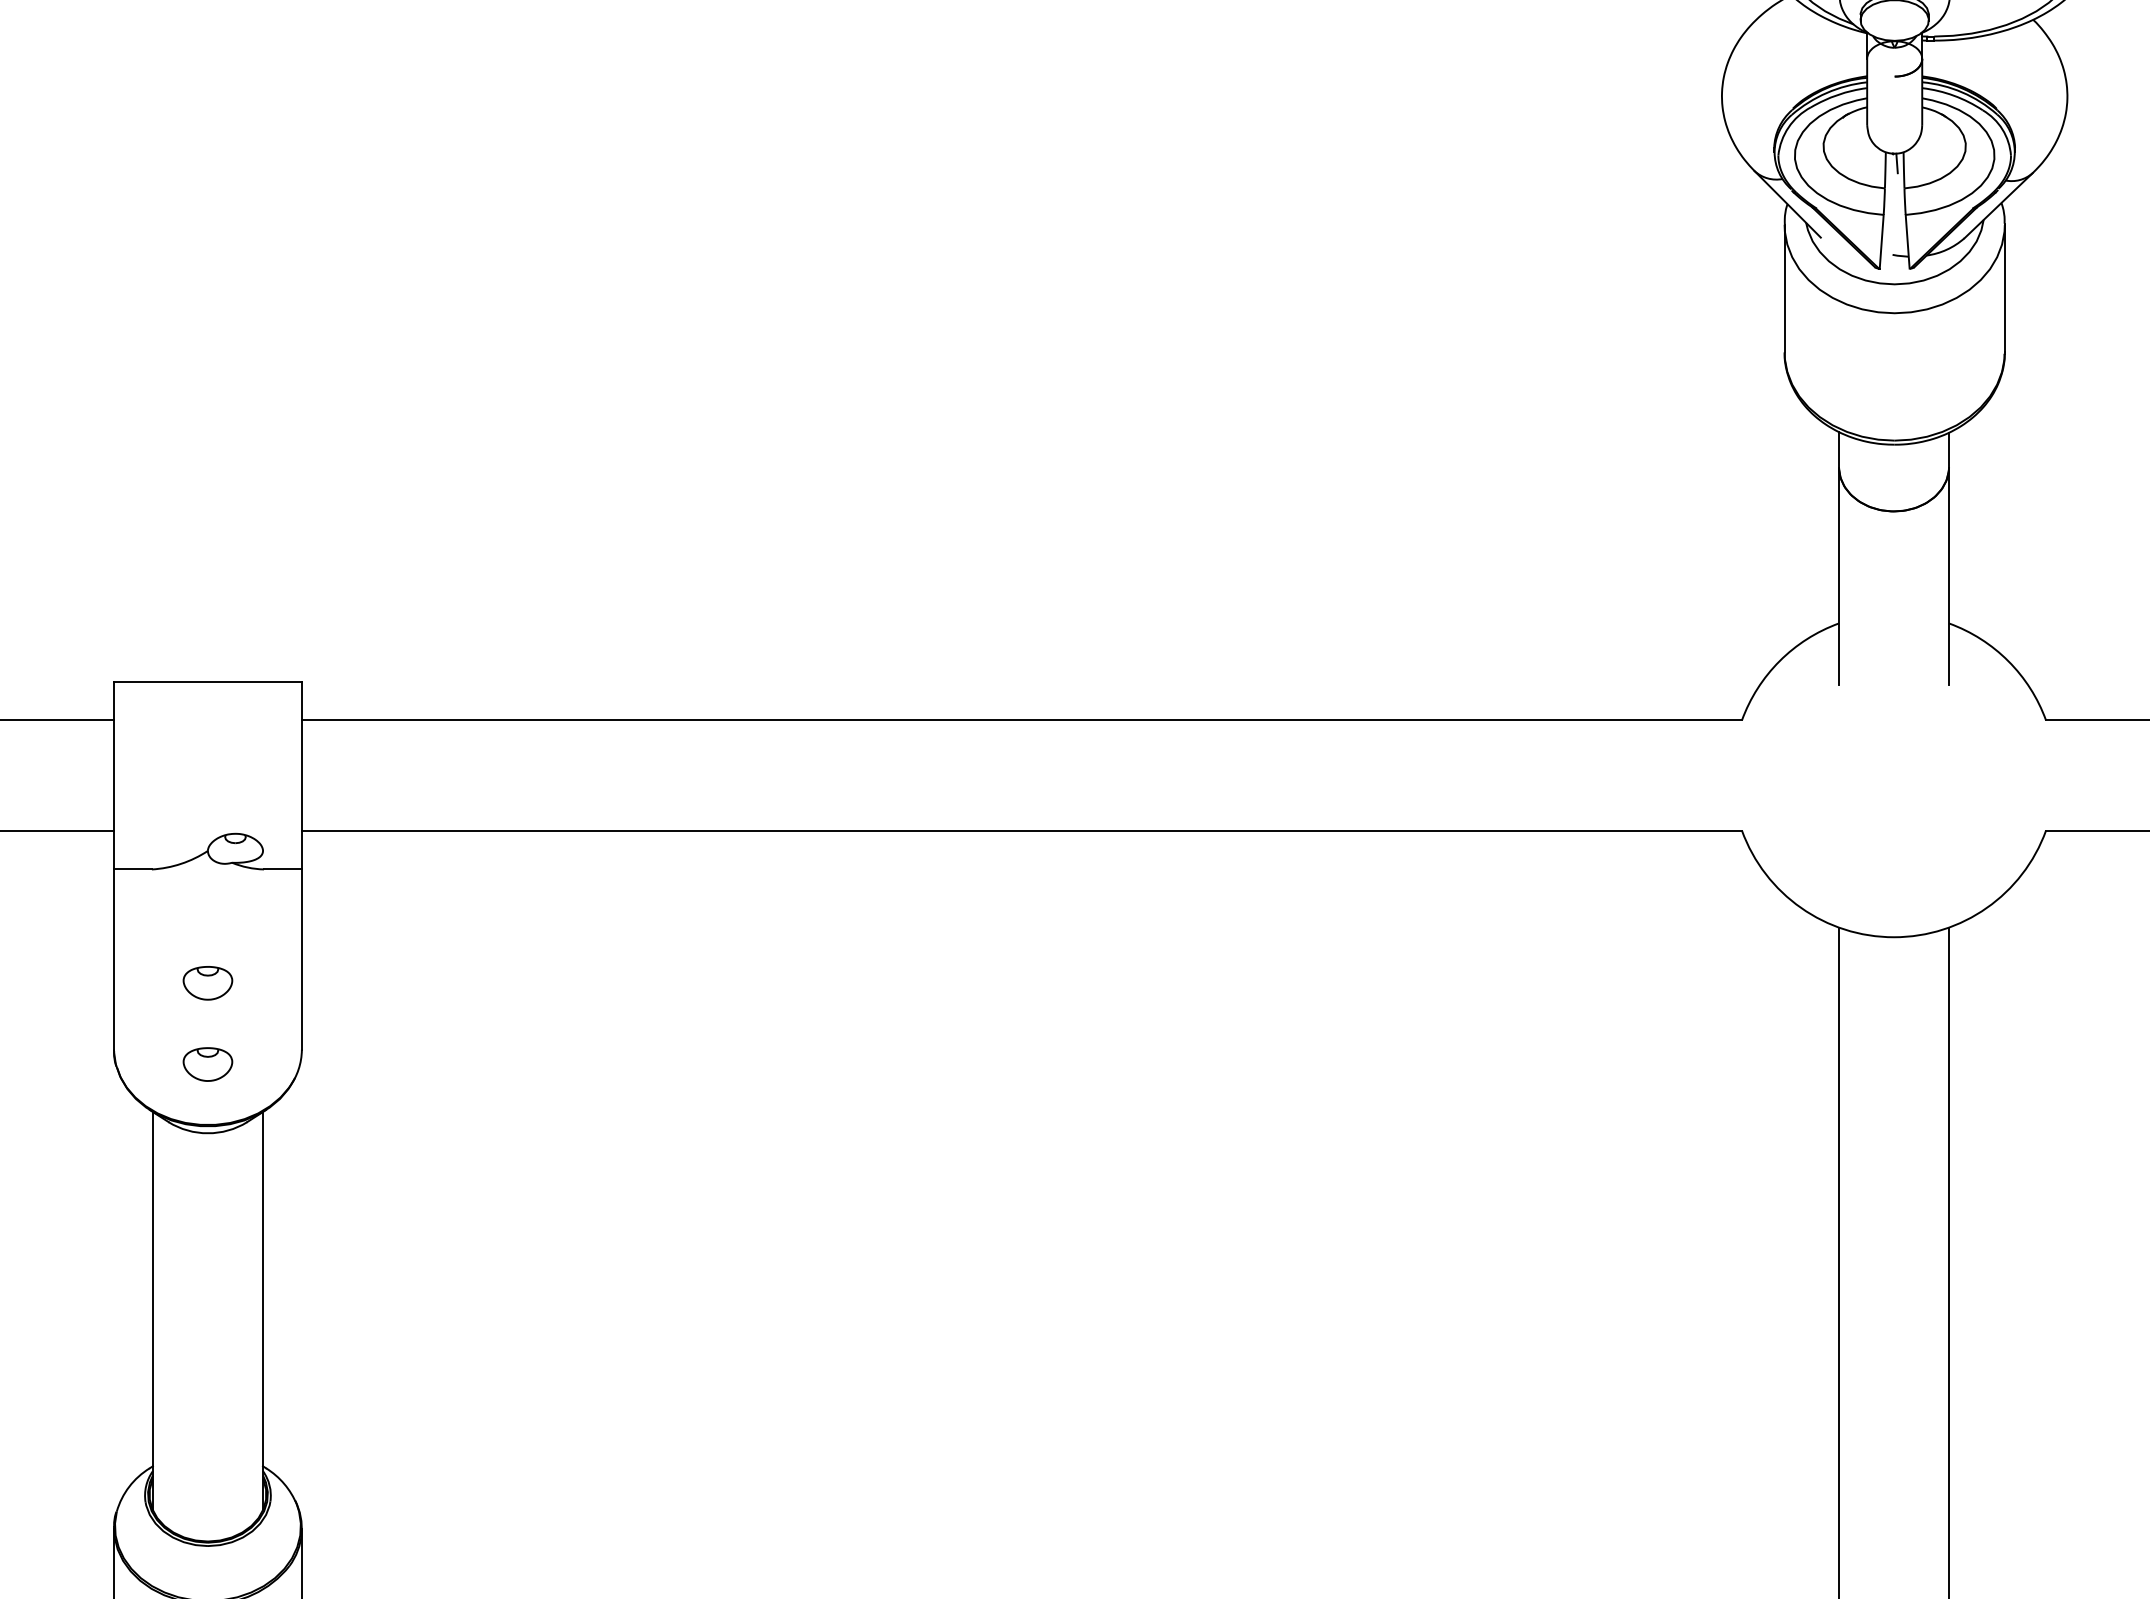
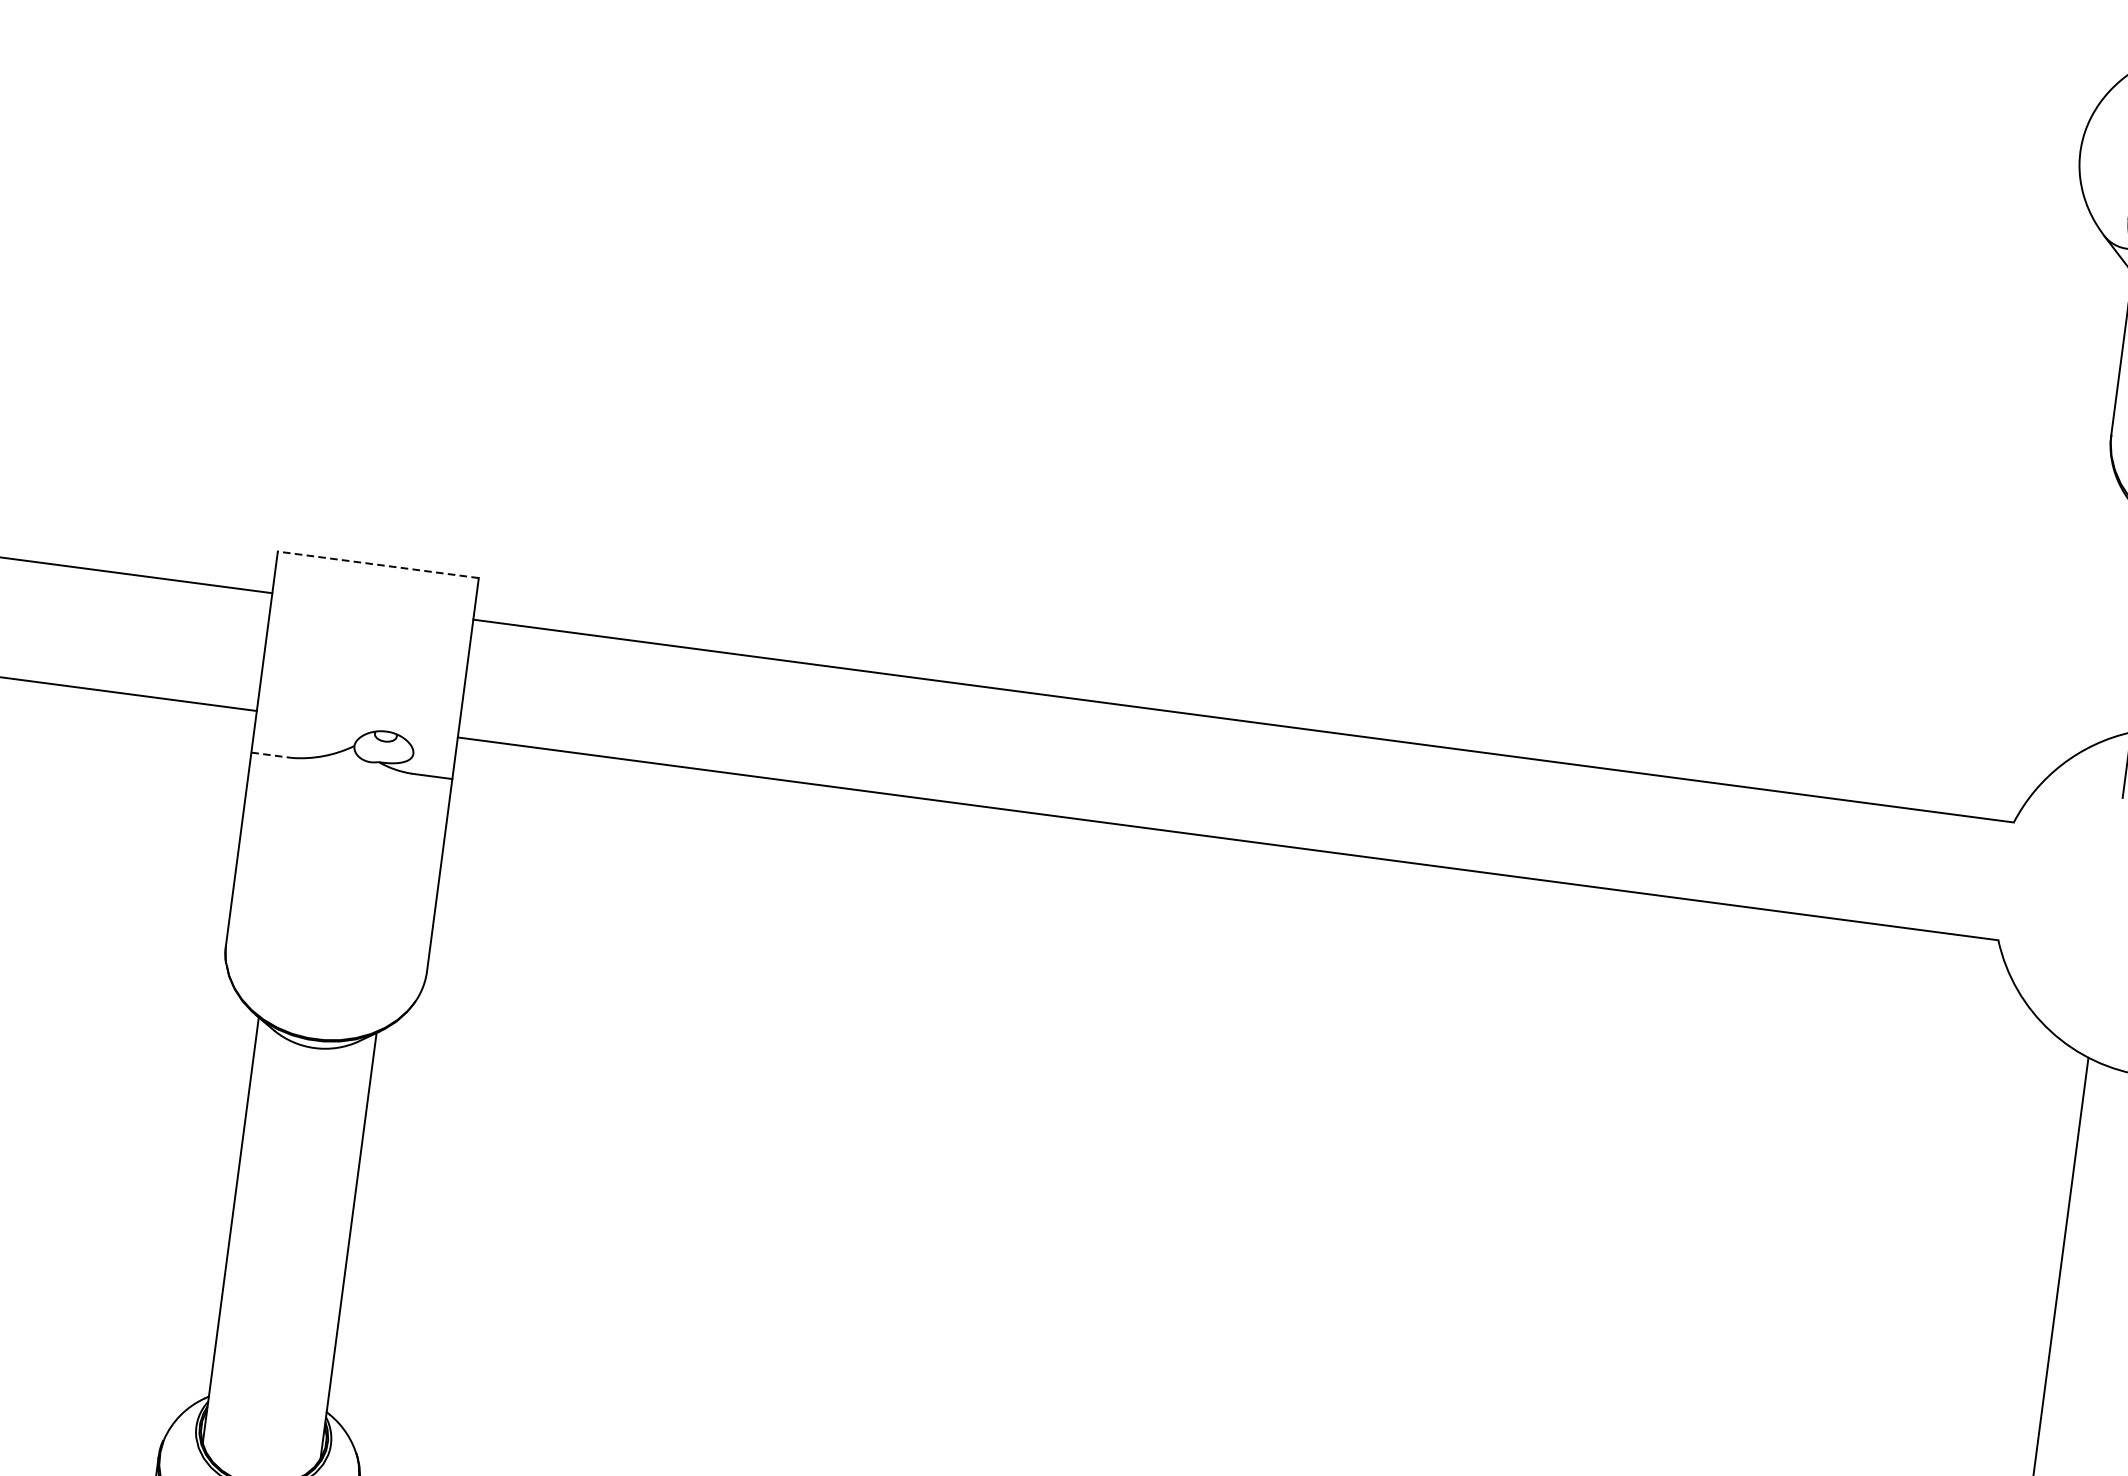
line: (207, 681) -> (377, 564), solid -> dashed
line: (132, 869) -> (271, 755), solid -> dashed
part: (207, 983) -> (335, 887), removed
part: (207, 1064) -> (323, 974), removed

